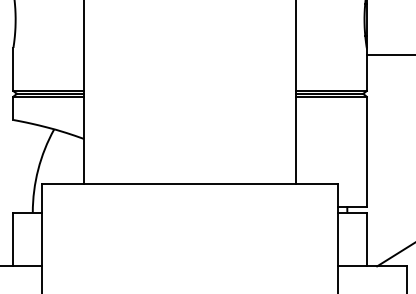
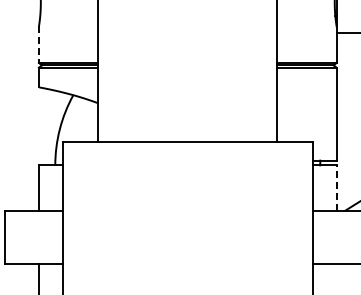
line: (12, 70) -> (38, 45), solid -> dashed
line: (366, 240) -> (336, 188), solid -> dashed

